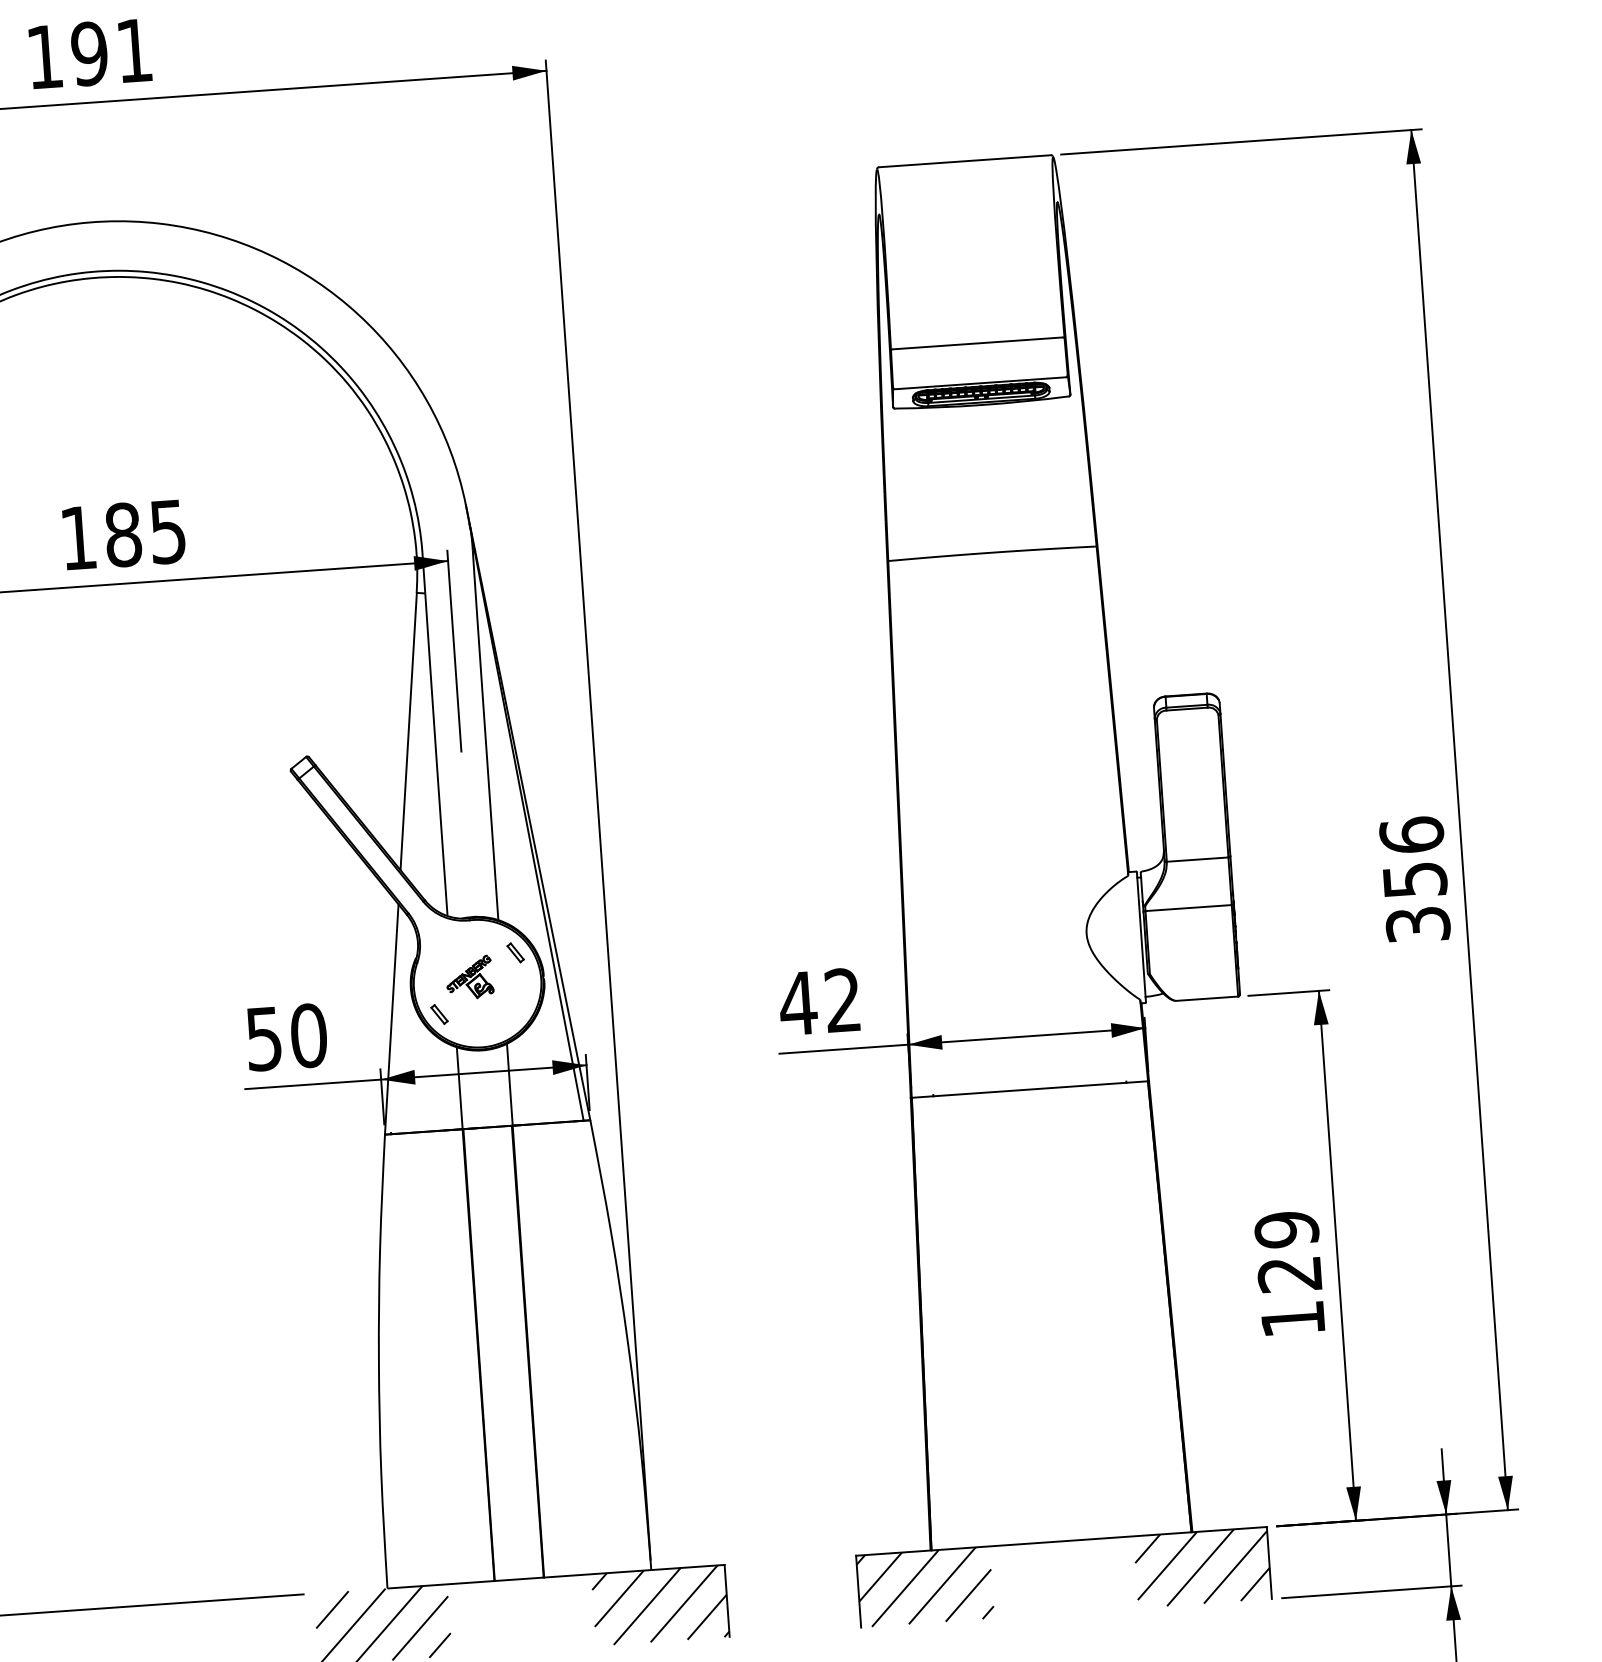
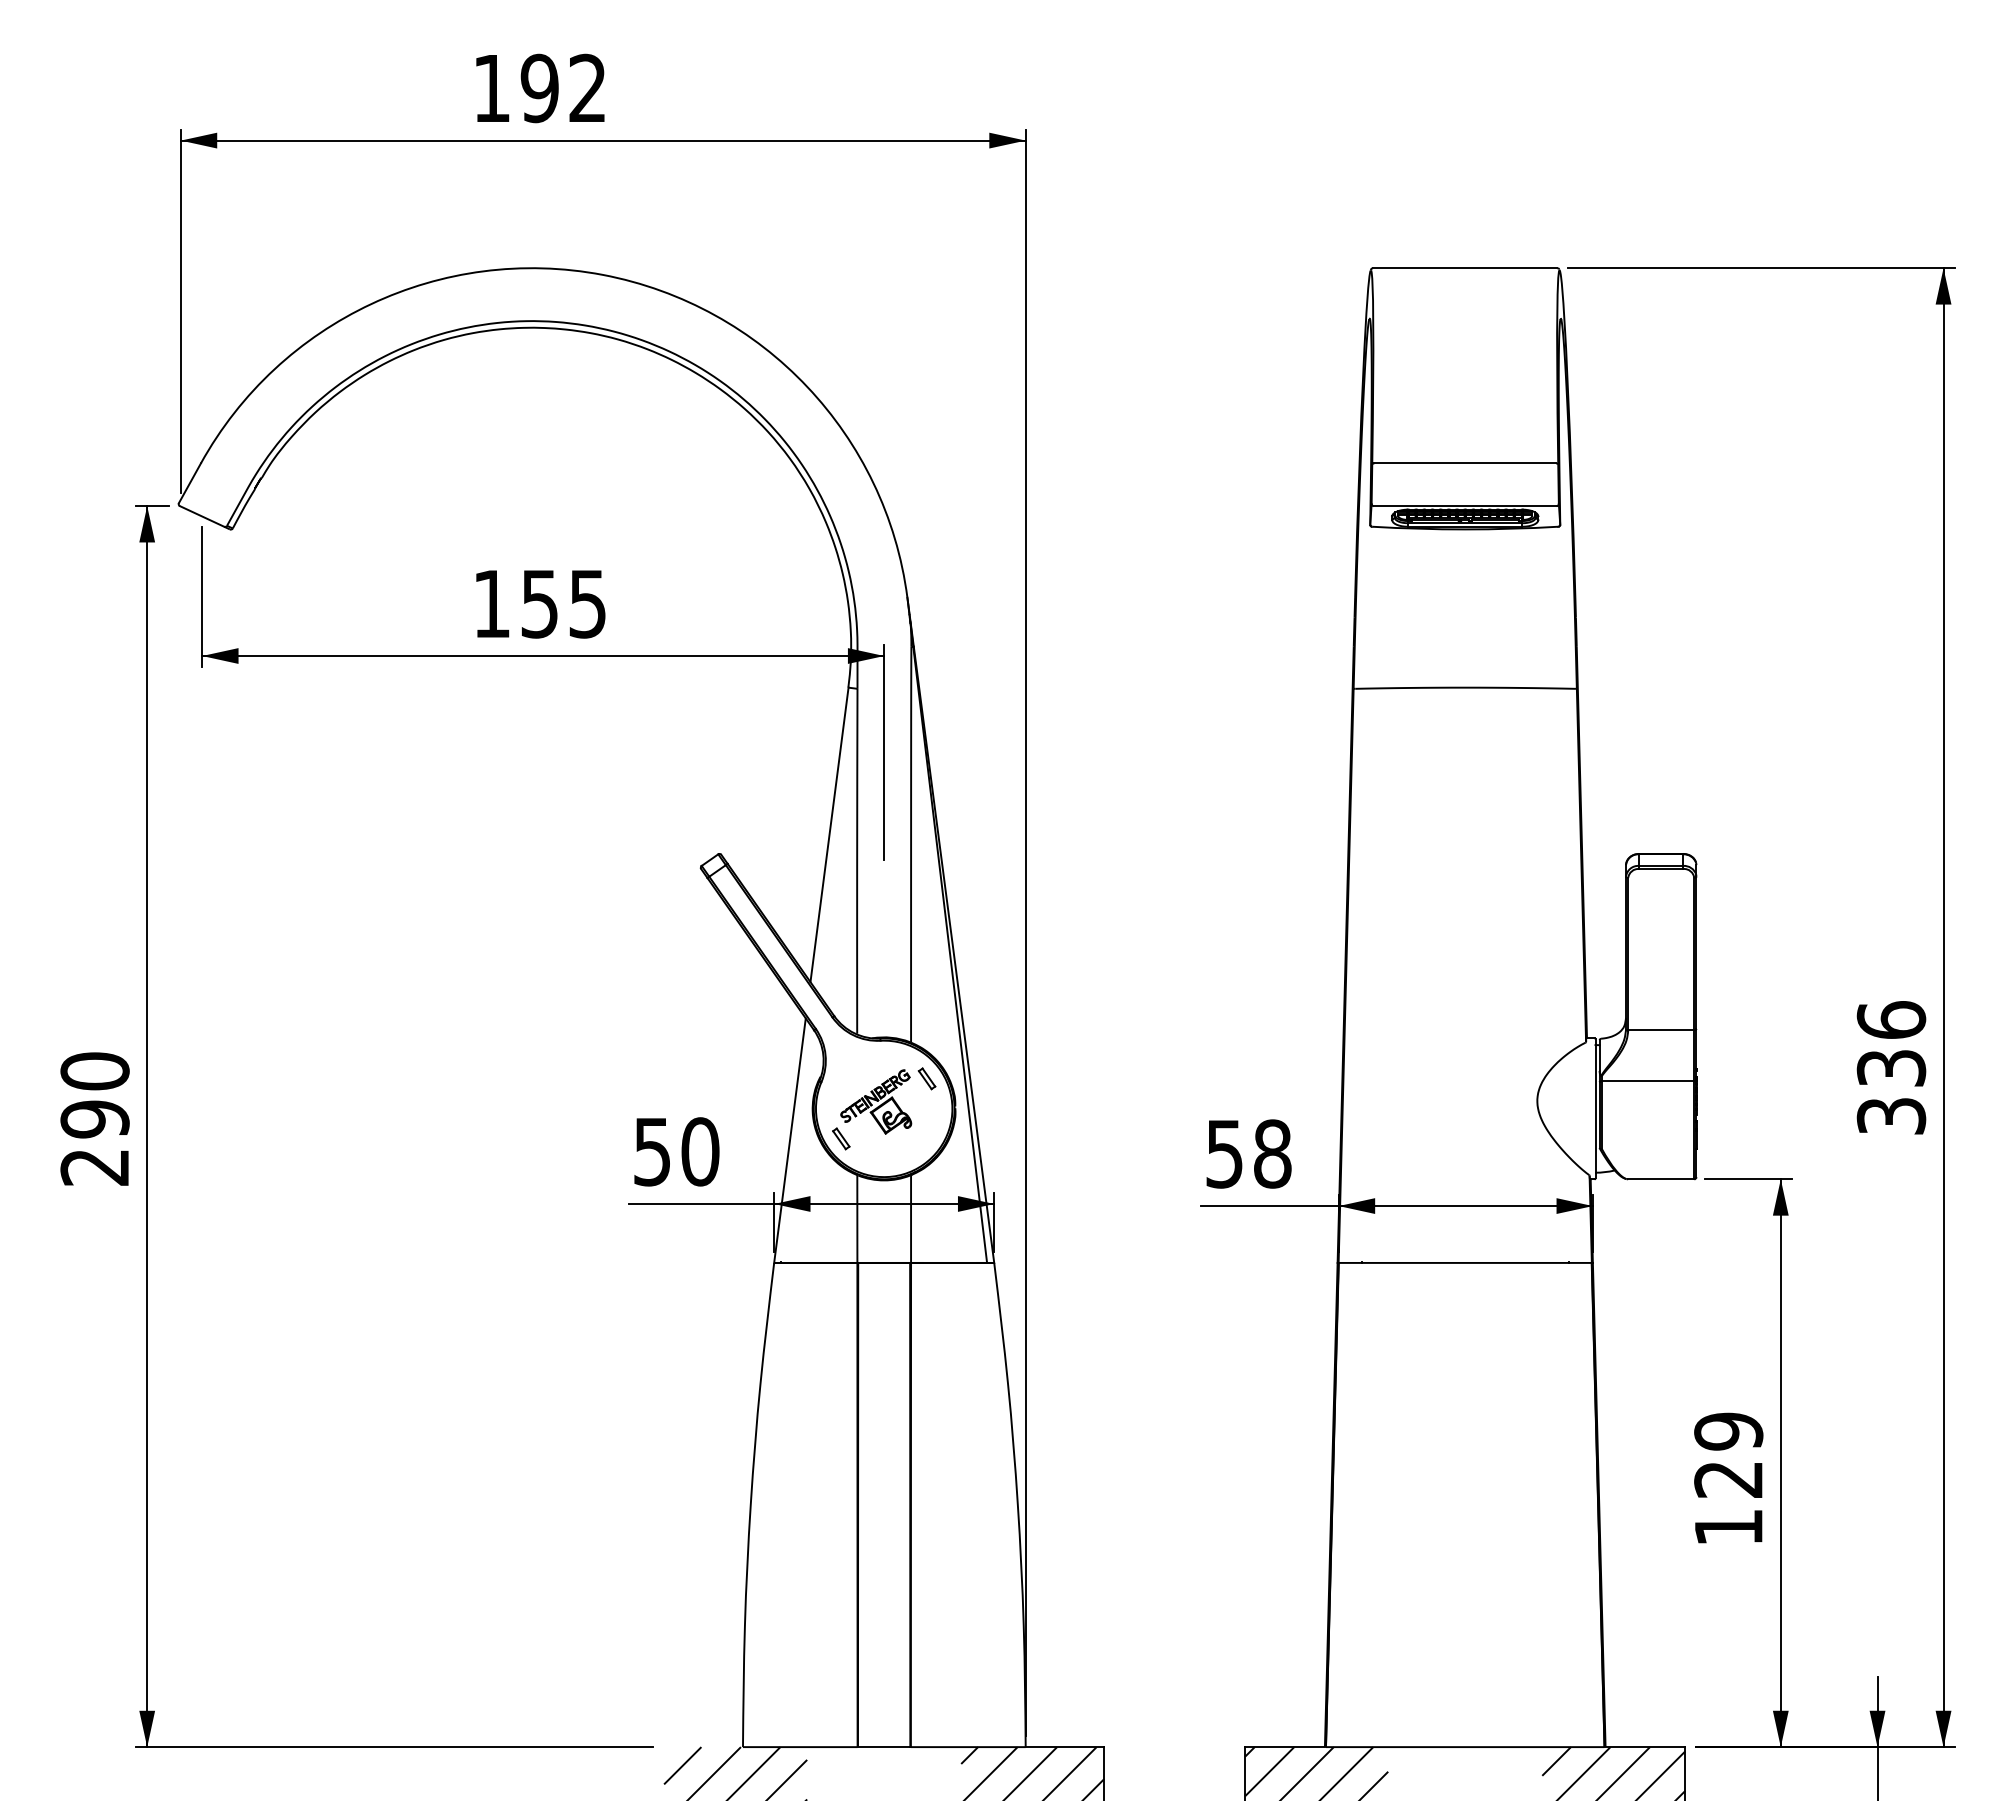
text: (134, 49) -> (587, 87), 191 -> 192
text: (122, 534) -> (539, 603), 185 -> 155
text: (1414, 880) -> (1890, 1068), 356 -> 336
part: (469, 977) -> (876, 1101), size x1.43
text: (819, 1001) -> (1247, 1153), 42 -> 58

